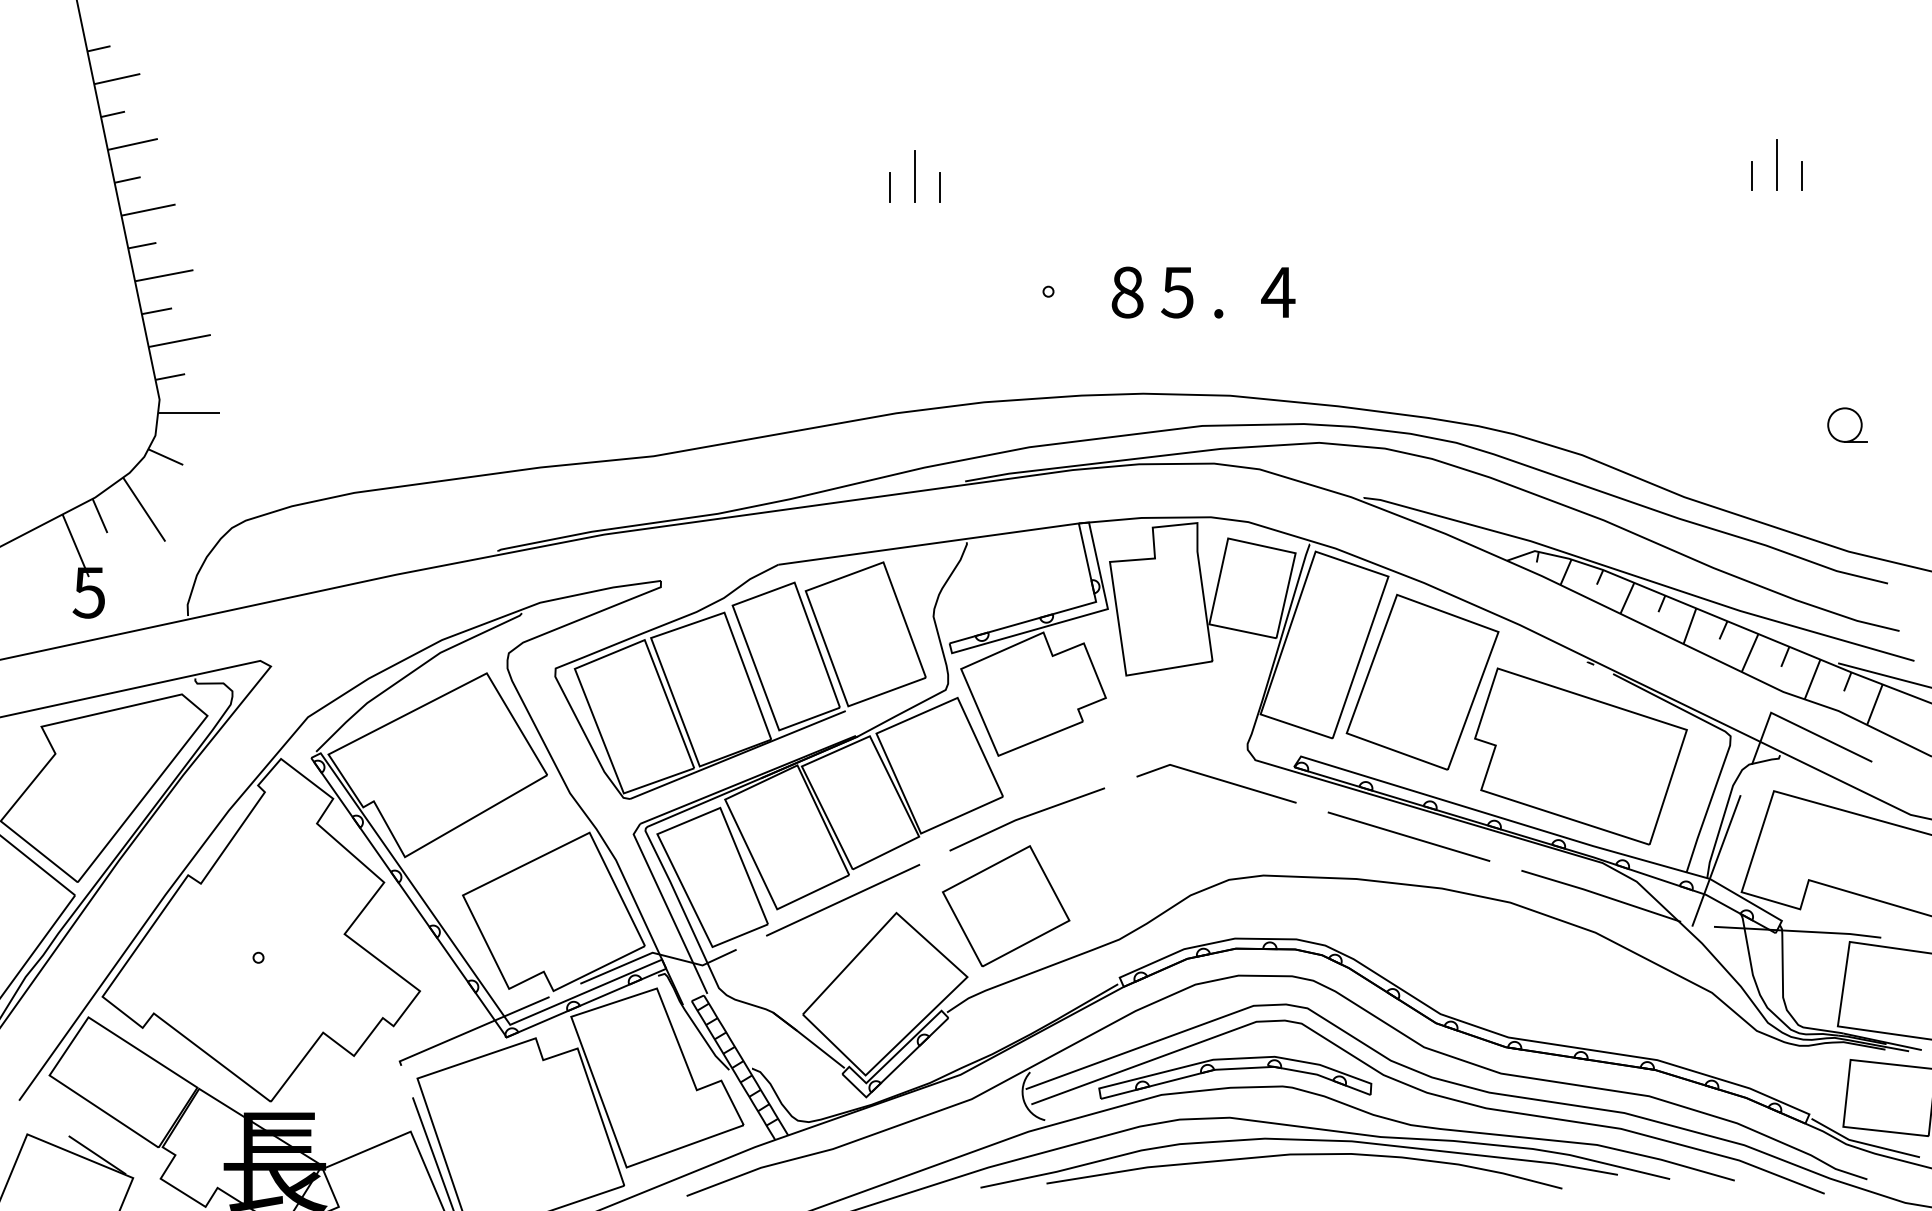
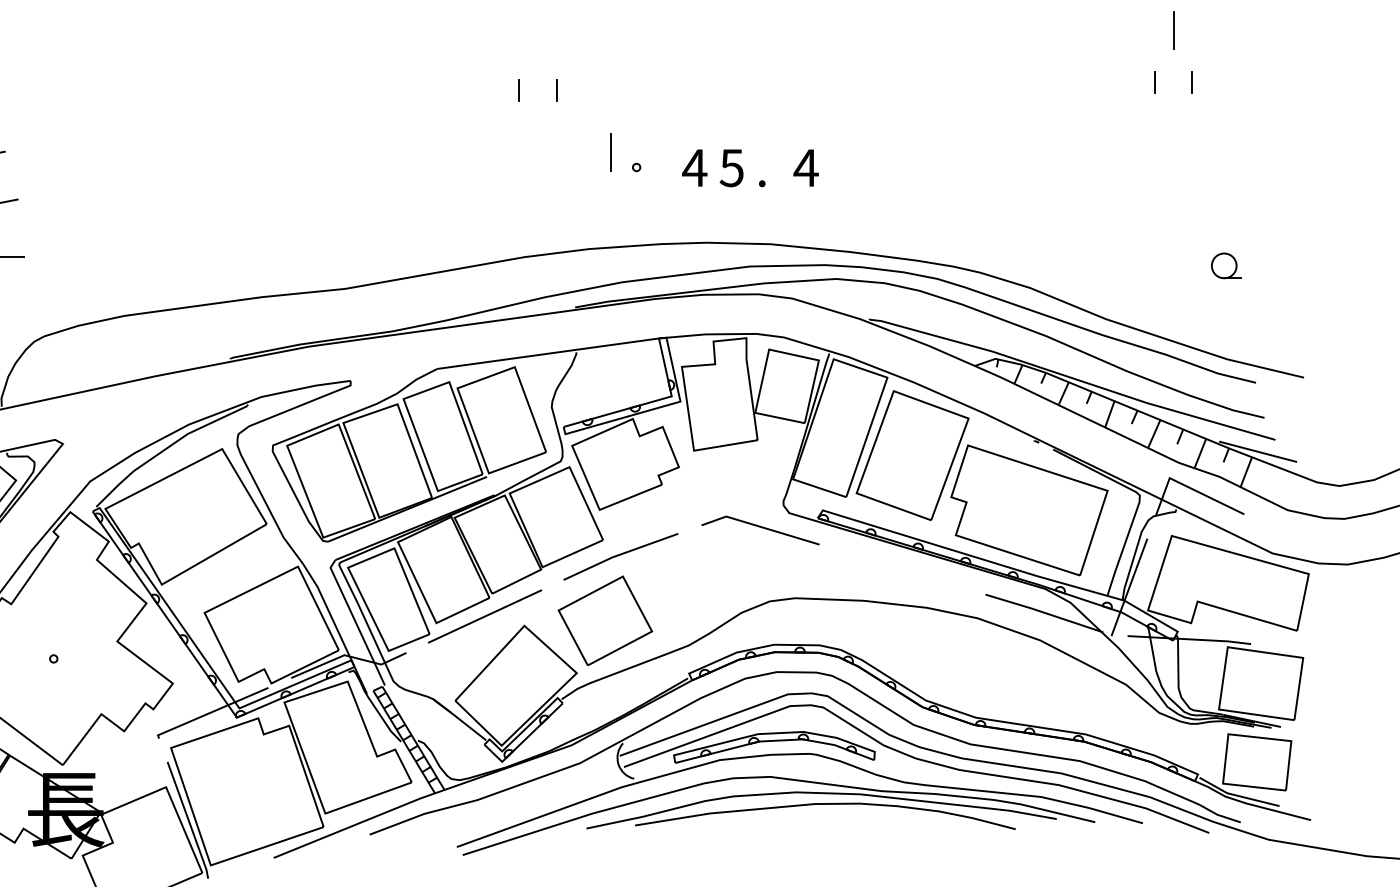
line: (1776, 164) -> (1173, 30), moved
line: (914, 176) -> (610, 152), moved
text: (1127, 292) -> (694, 168), 8 -> 4
line: (1408, 836) -> (902, 569), removed

